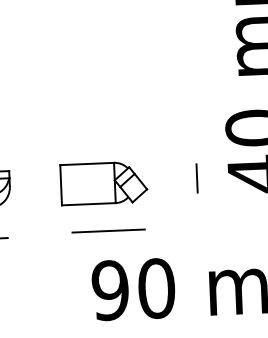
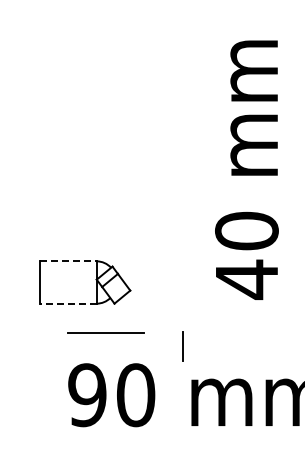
line: (87, 164) -> (68, 261), solid -> dashed
line: (196, 178) -> (182, 346), moved
line: (88, 204) -> (68, 303), solid -> dashed
line: (108, 230) -> (105, 332), moved

